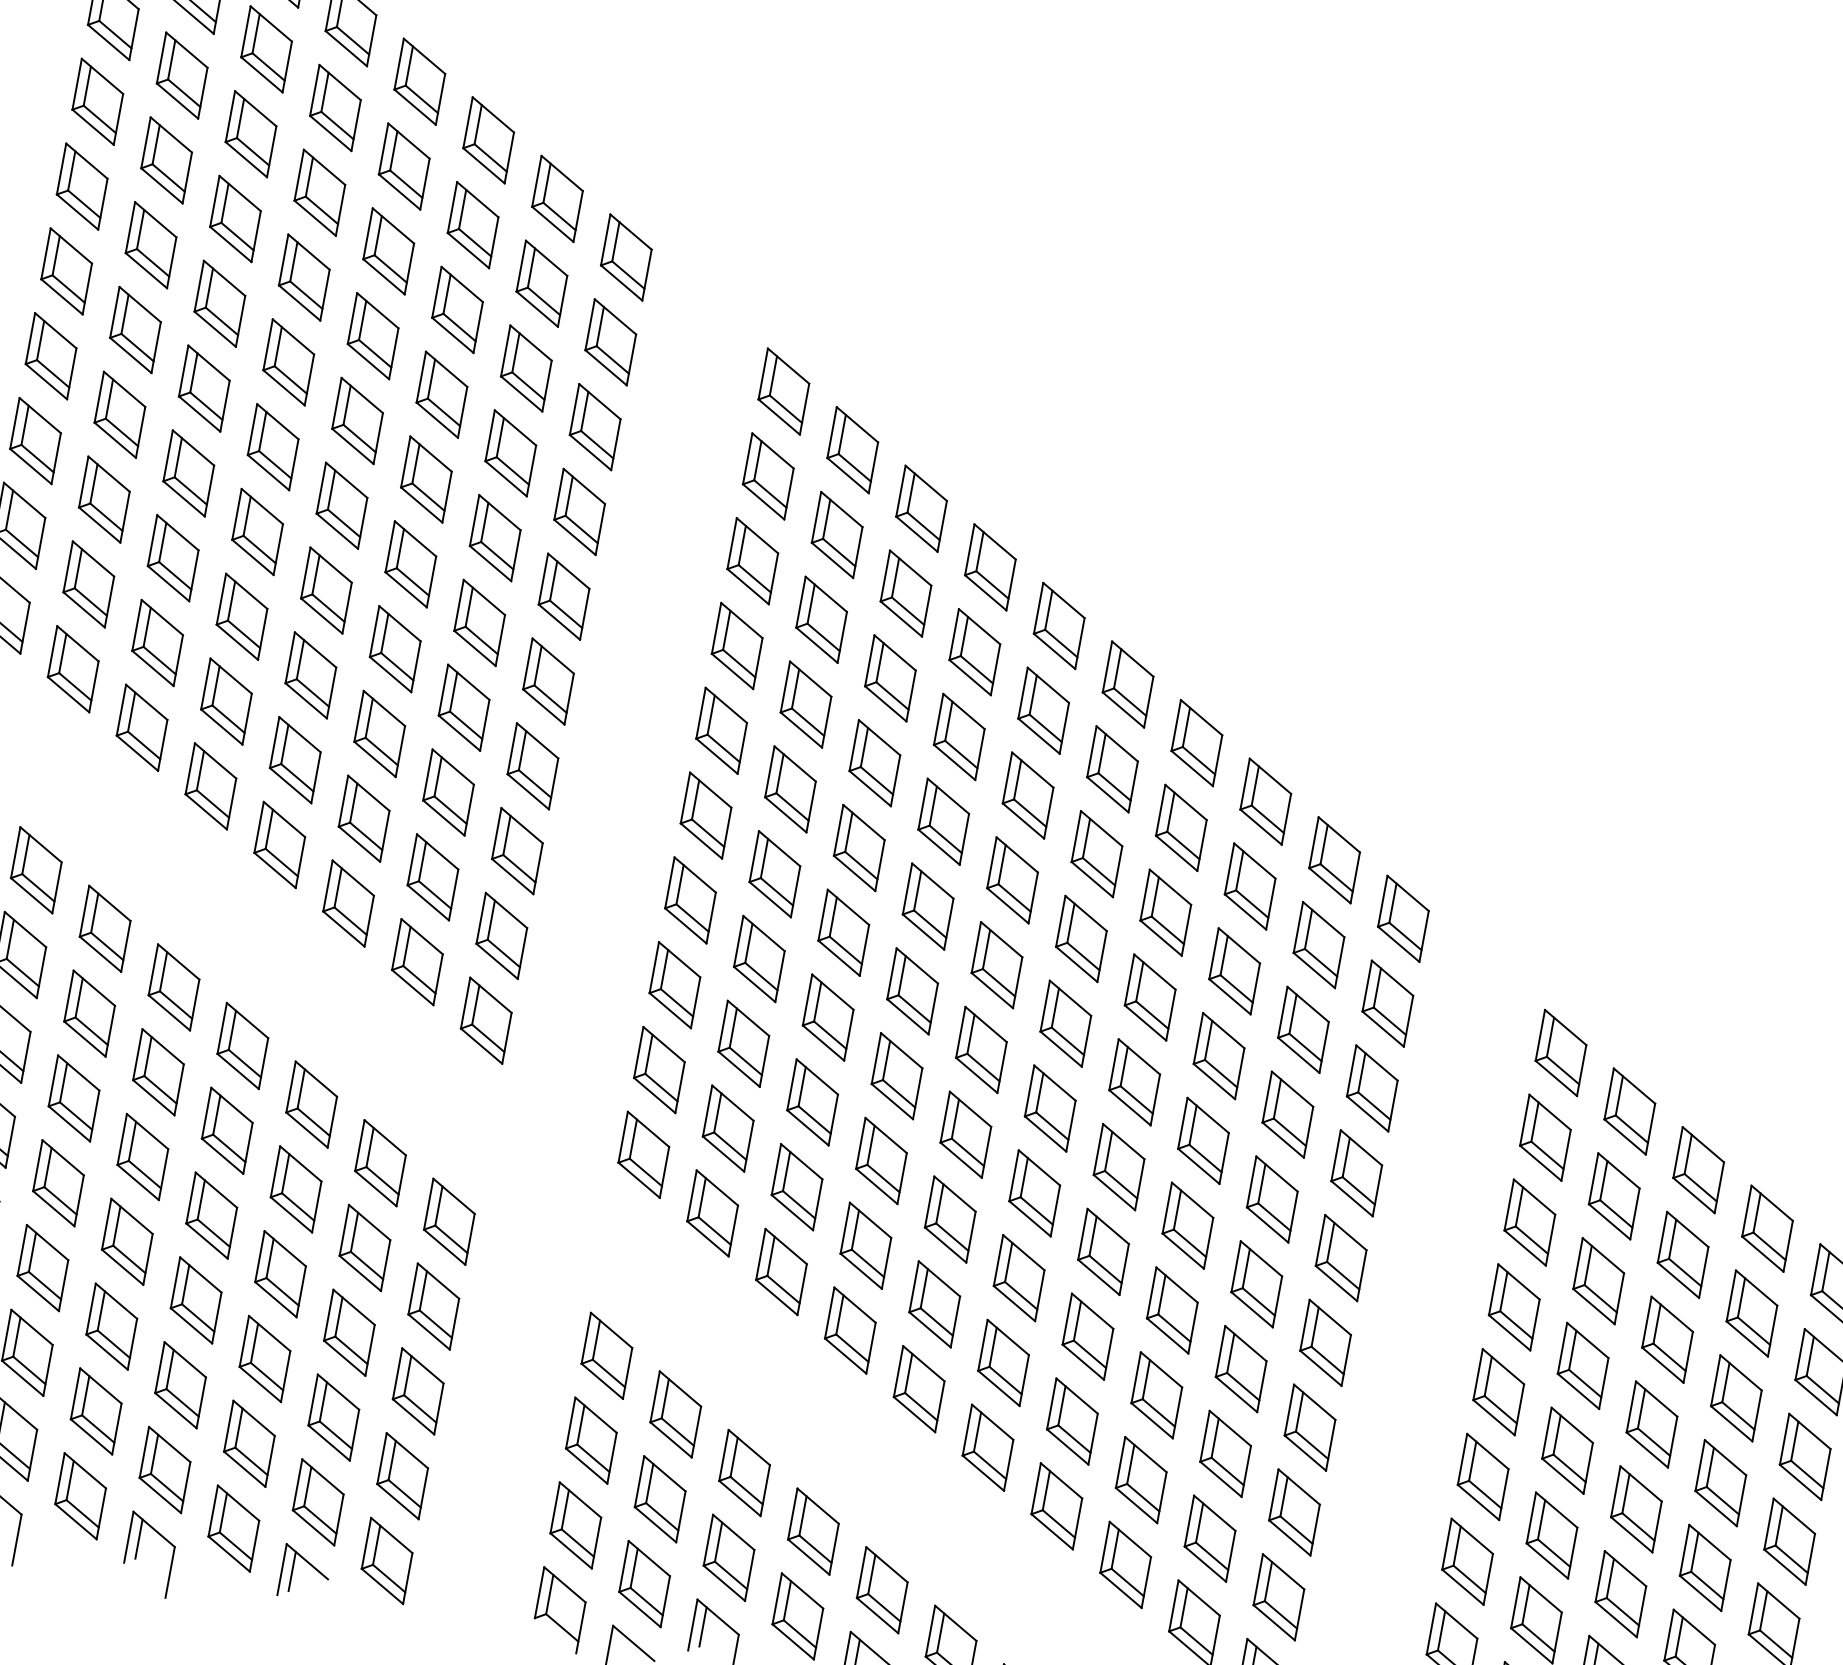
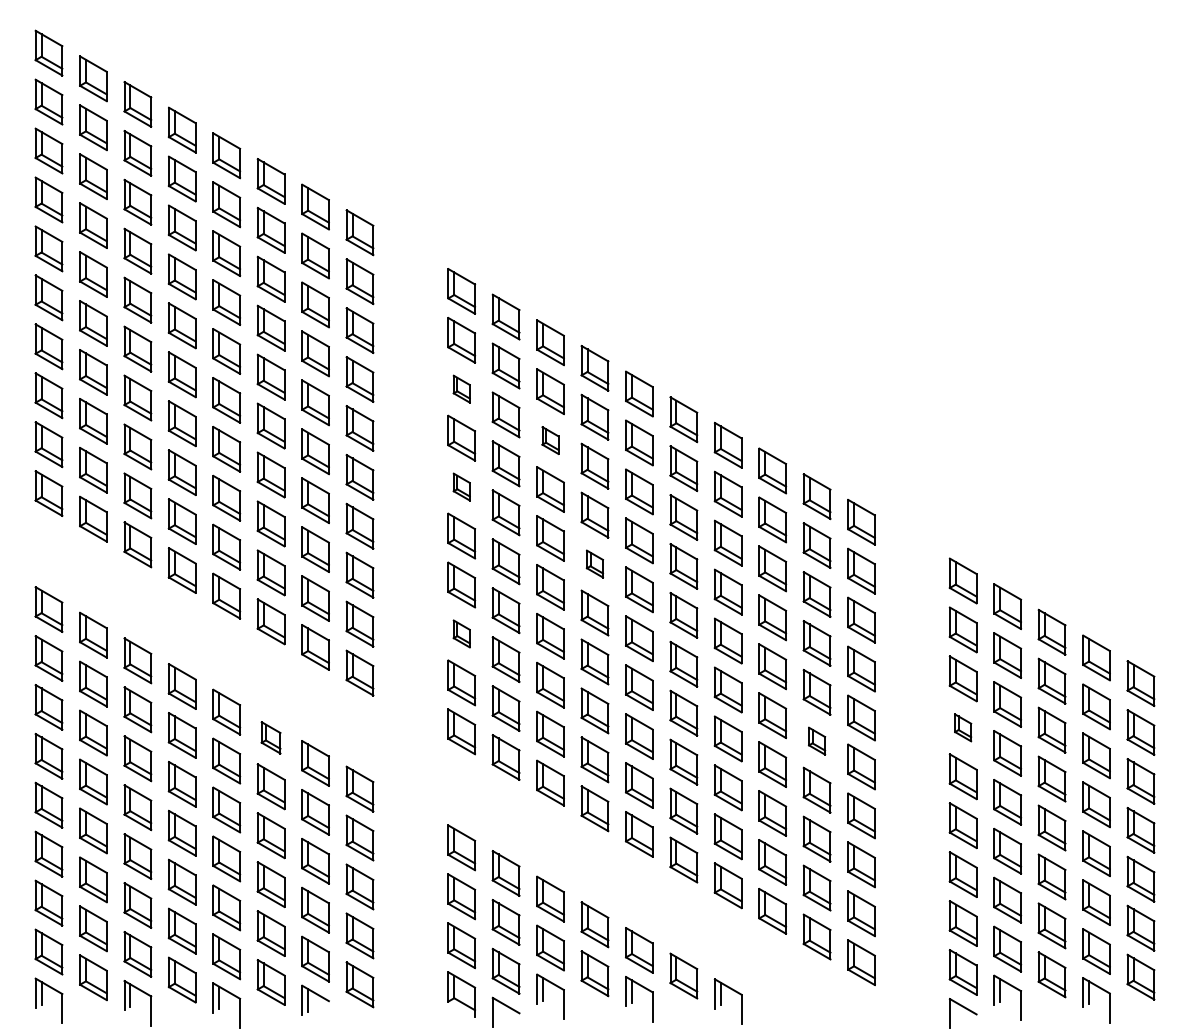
part: (752, 559) -> (461, 388), size x0.6
part: (890, 678) -> (550, 440), size x0.6
part: (721, 729) -> (461, 486), size x0.6
part: (927, 905) -> (594, 563), size x0.6
part: (674, 984) -> (461, 633), size x0.6
part: (310, 1103) -> (270, 737), size x0.7
part: (1255, 1282) -> (816, 740), size x0.6
part: (1513, 1306) -> (962, 727), size x0.6

